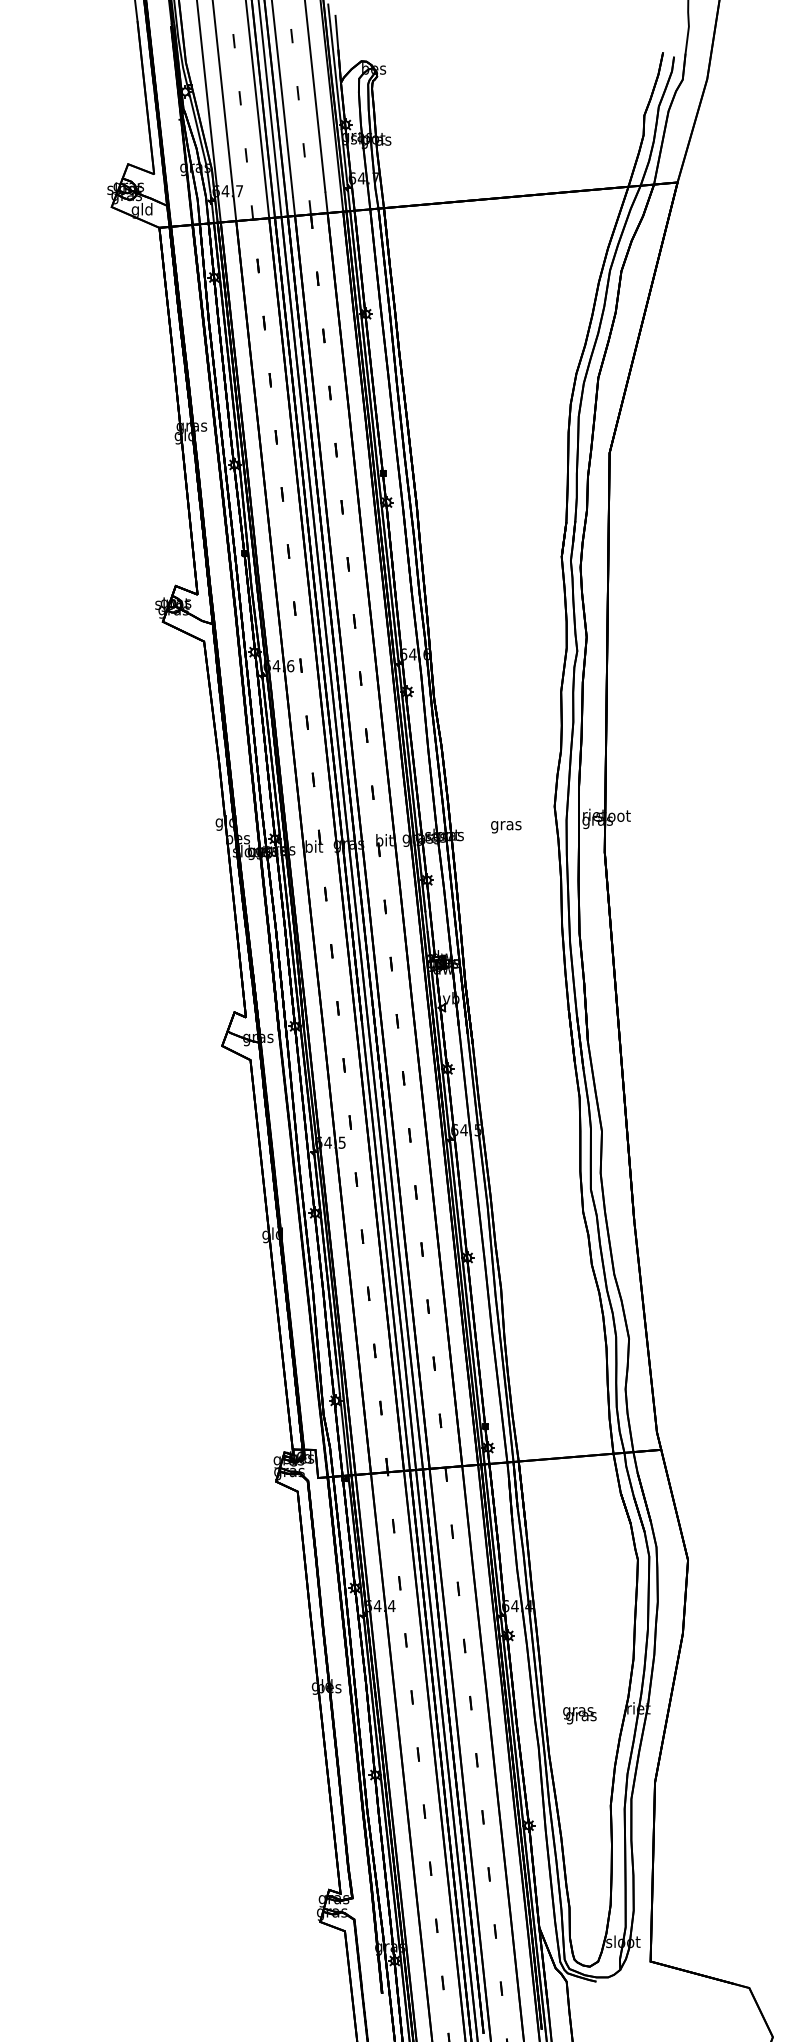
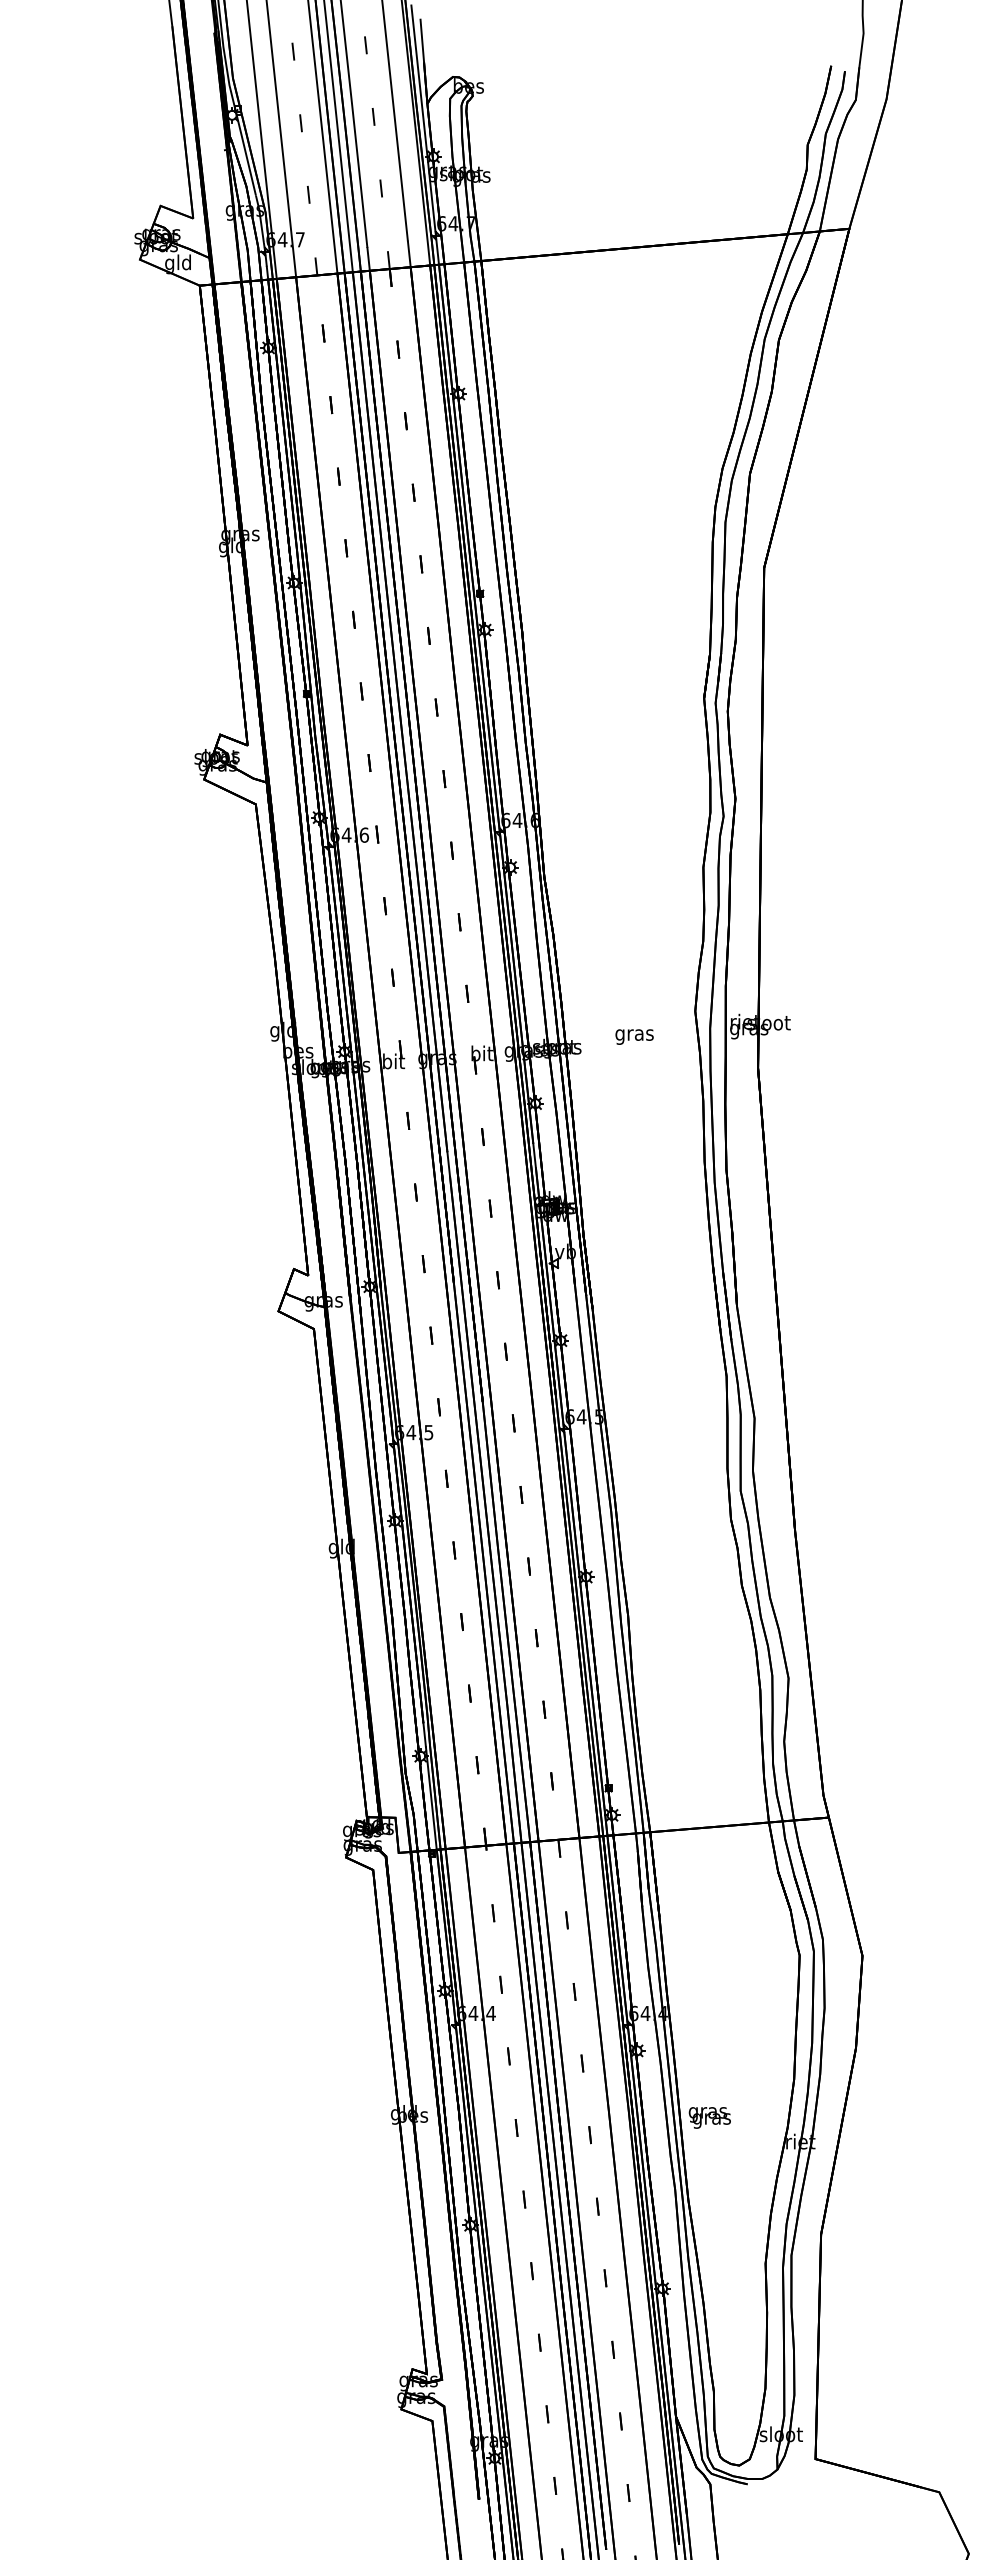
text: (579, 1715) -> (709, 2117), moved

